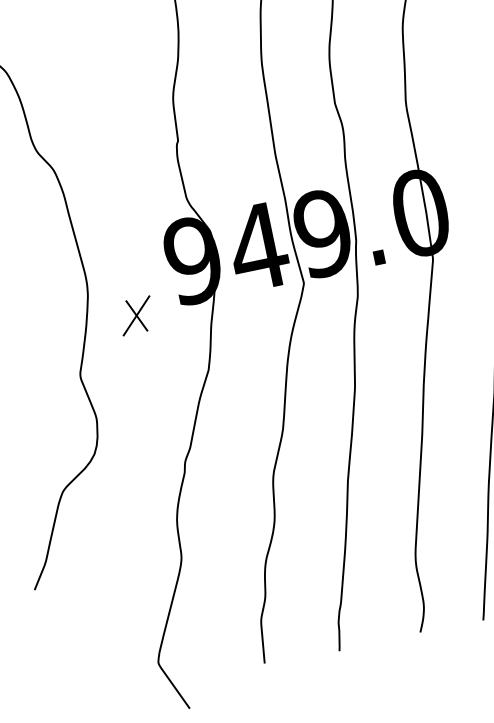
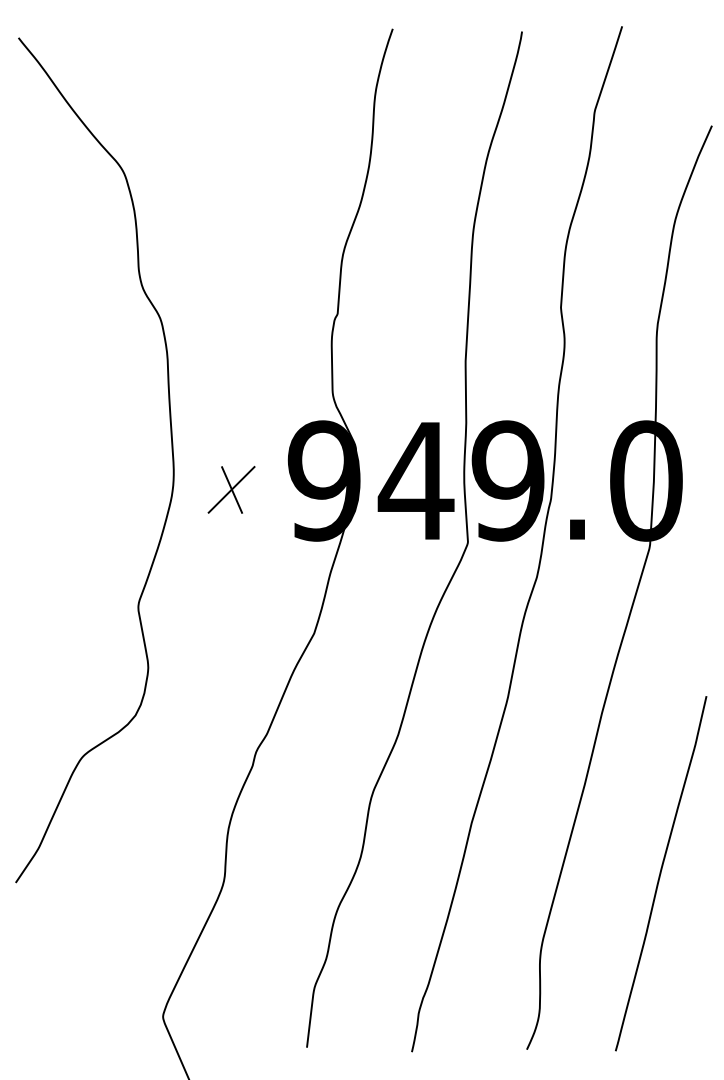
part: (136, 315) -> (231, 489), moved

